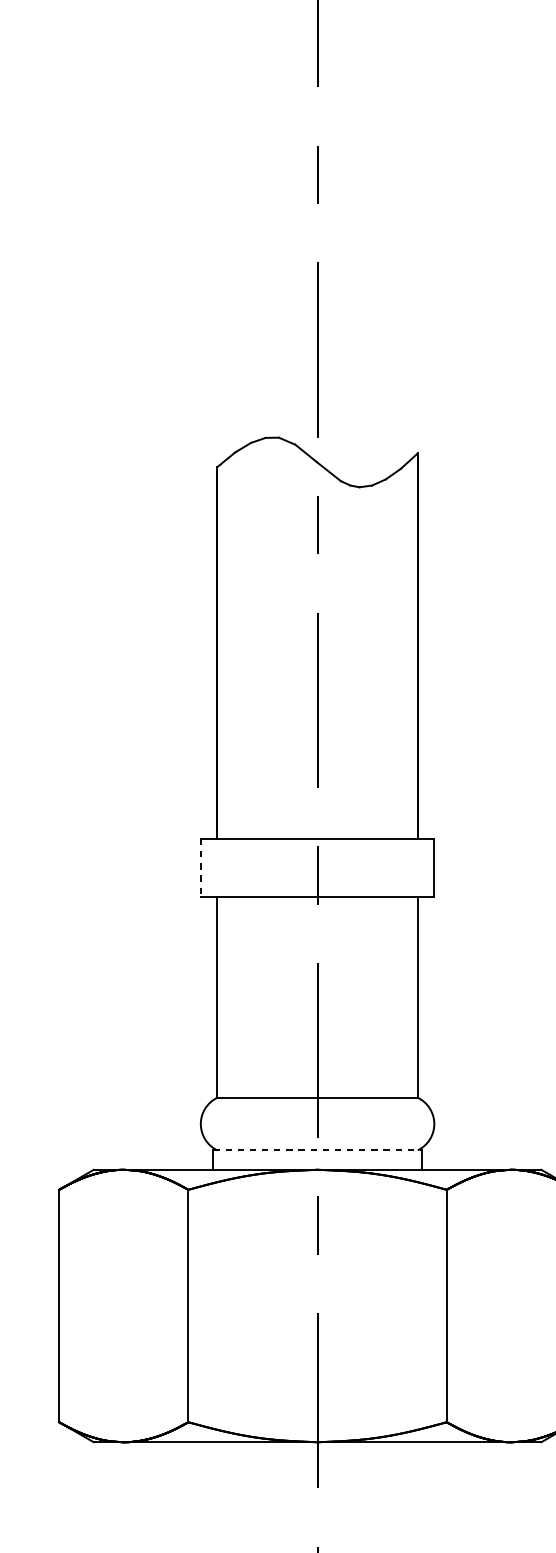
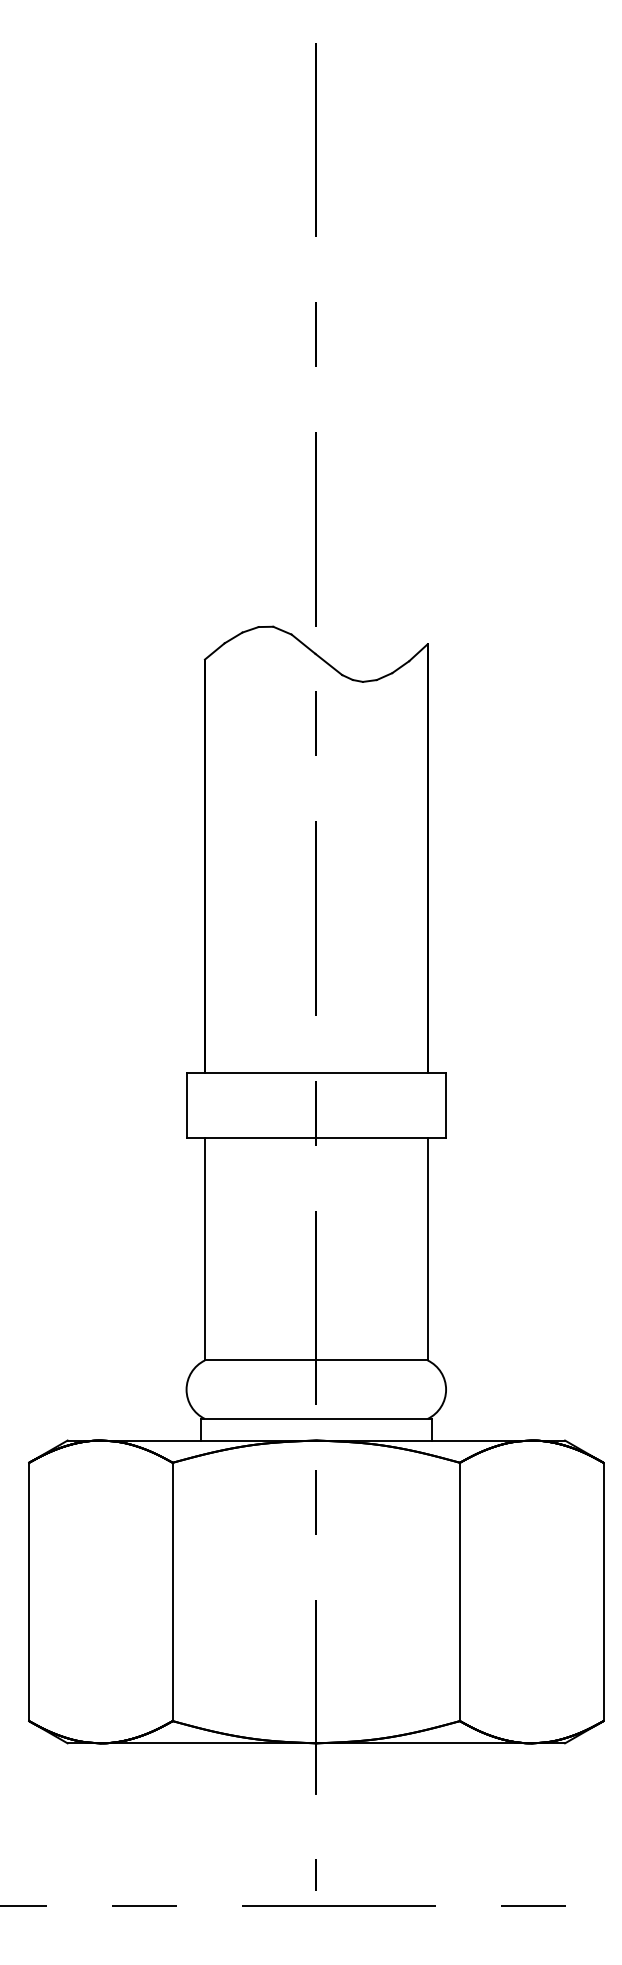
line: (200, 868) -> (186, 1105), dashed -> solid
line: (317, 1149) -> (316, 1418), dashed -> solid

